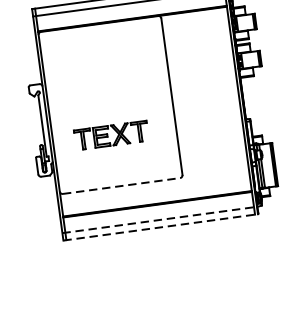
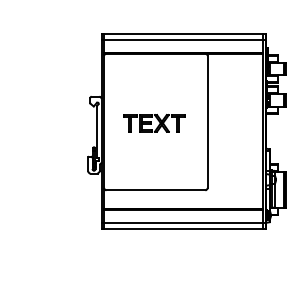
part: (111, 135) -> (154, 123), moved
line: (122, 186) -> (156, 190), dashed -> solid
line: (160, 219) -> (184, 222), dashed -> solid
line: (161, 226) -> (184, 228), dashed -> solid

